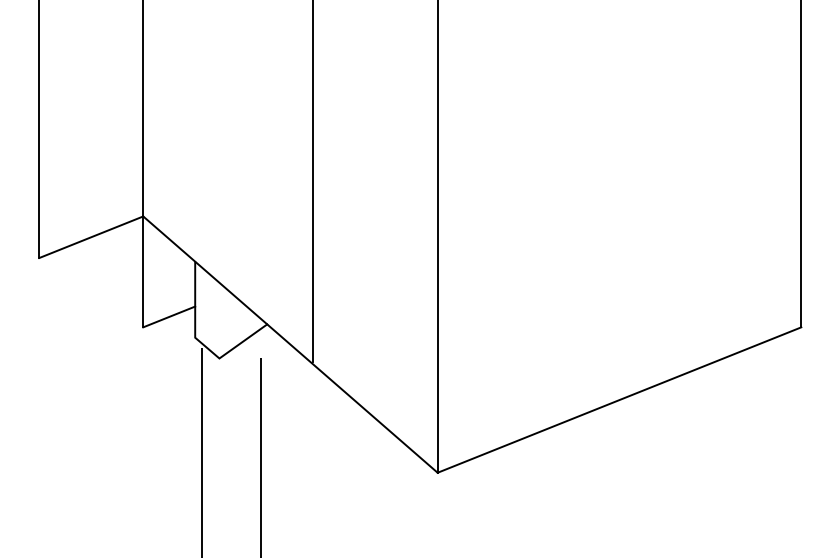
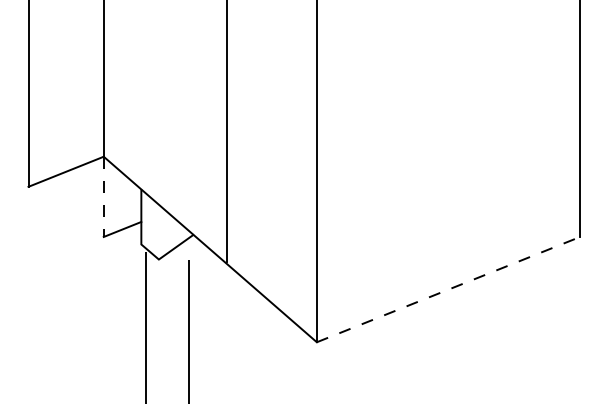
line: (142, 272) -> (103, 197), solid -> dashed
line: (619, 399) -> (448, 289), solid -> dashed

